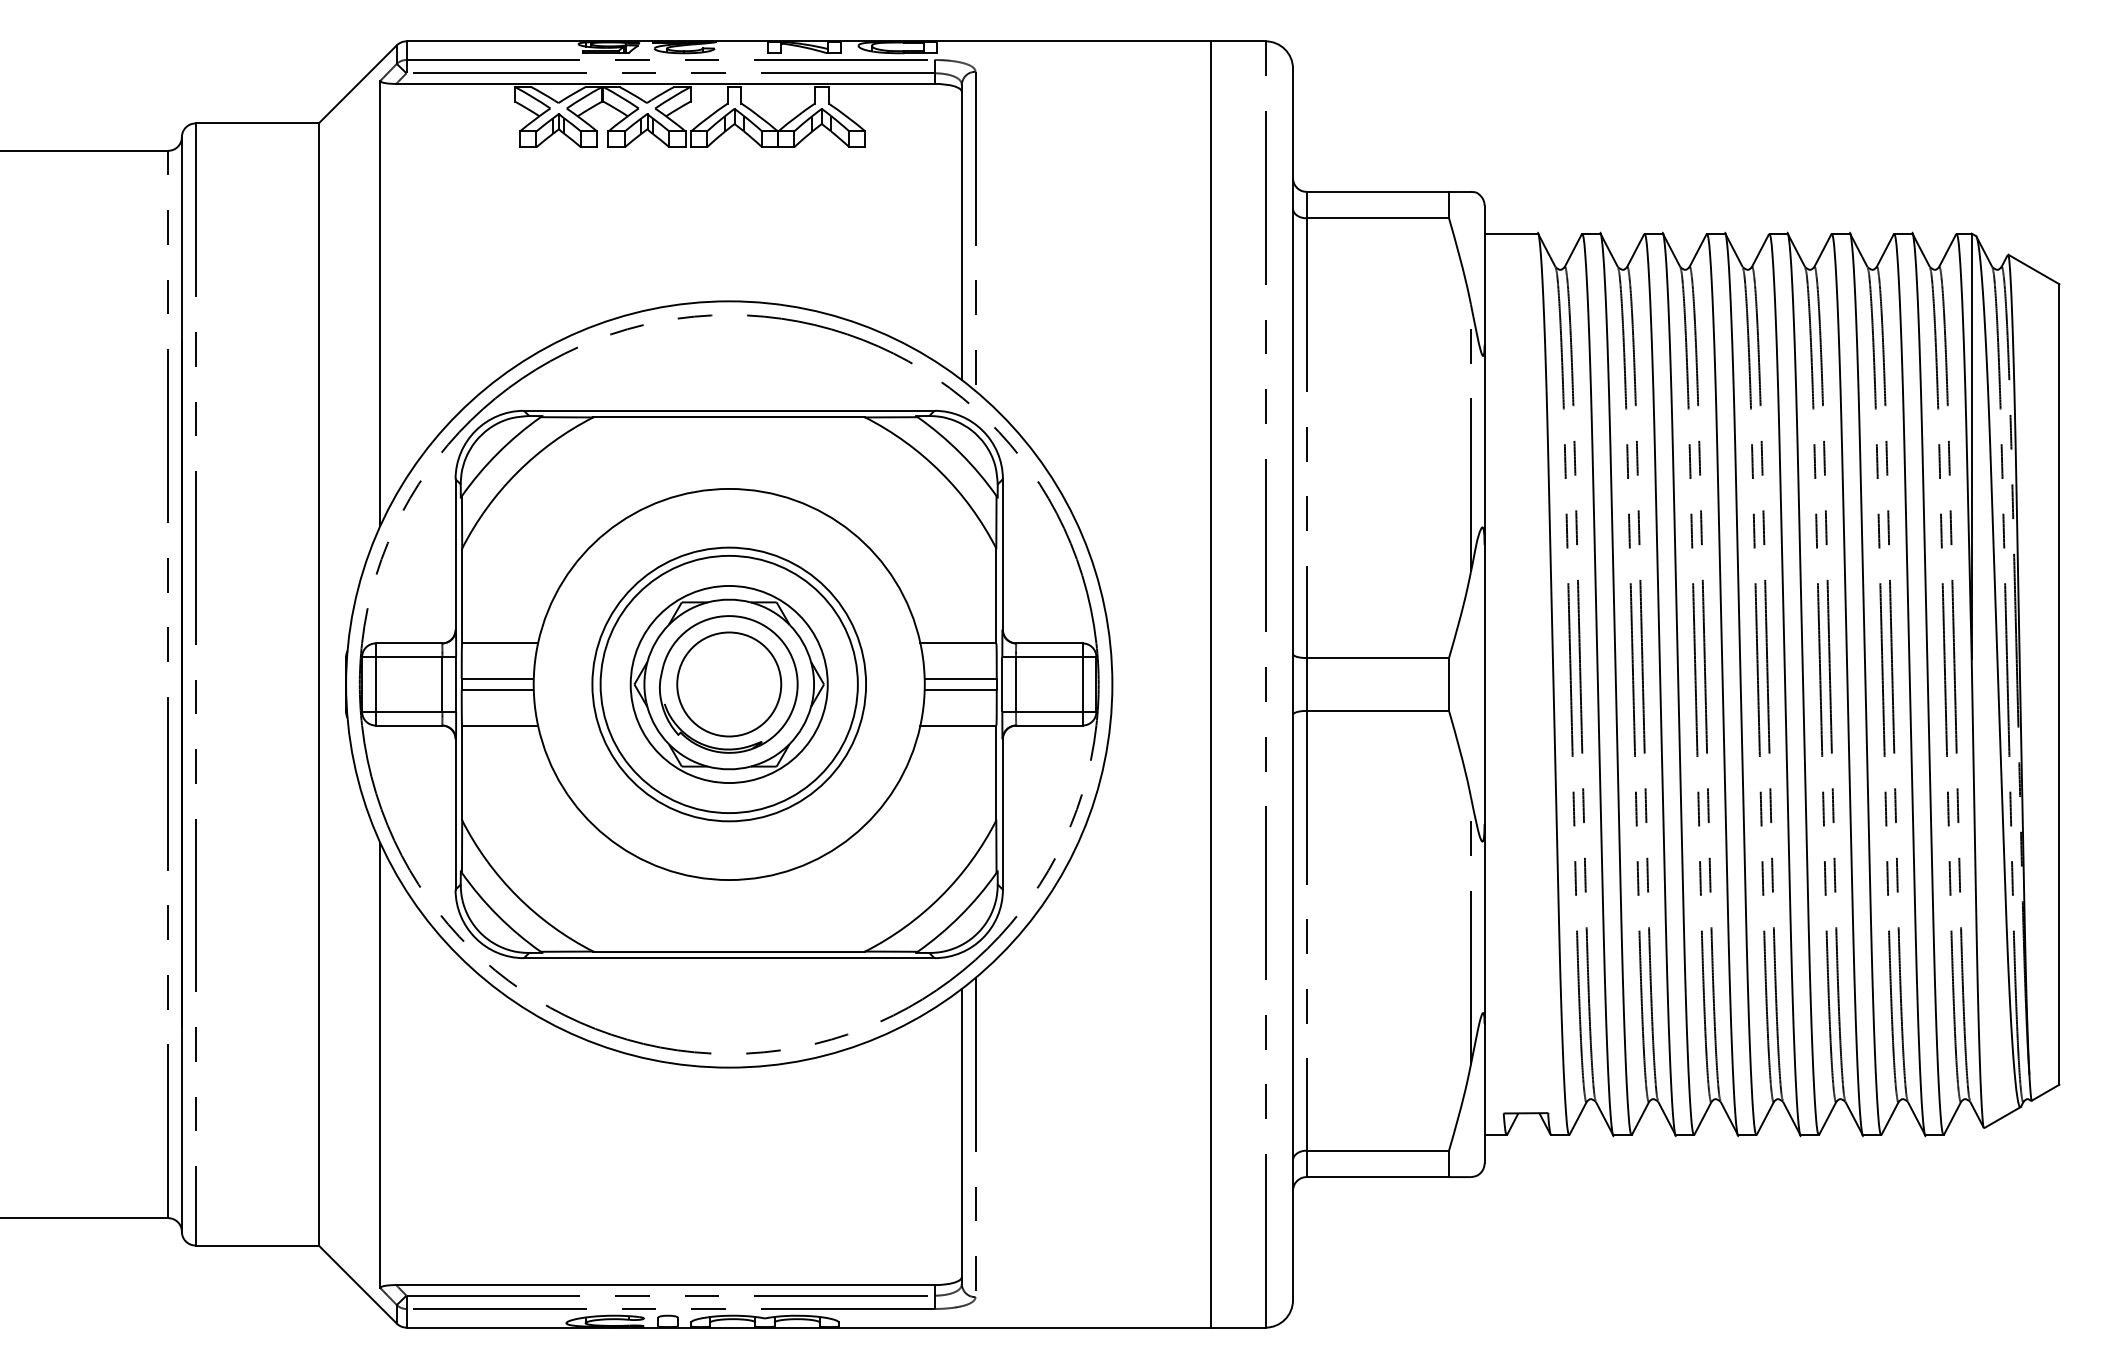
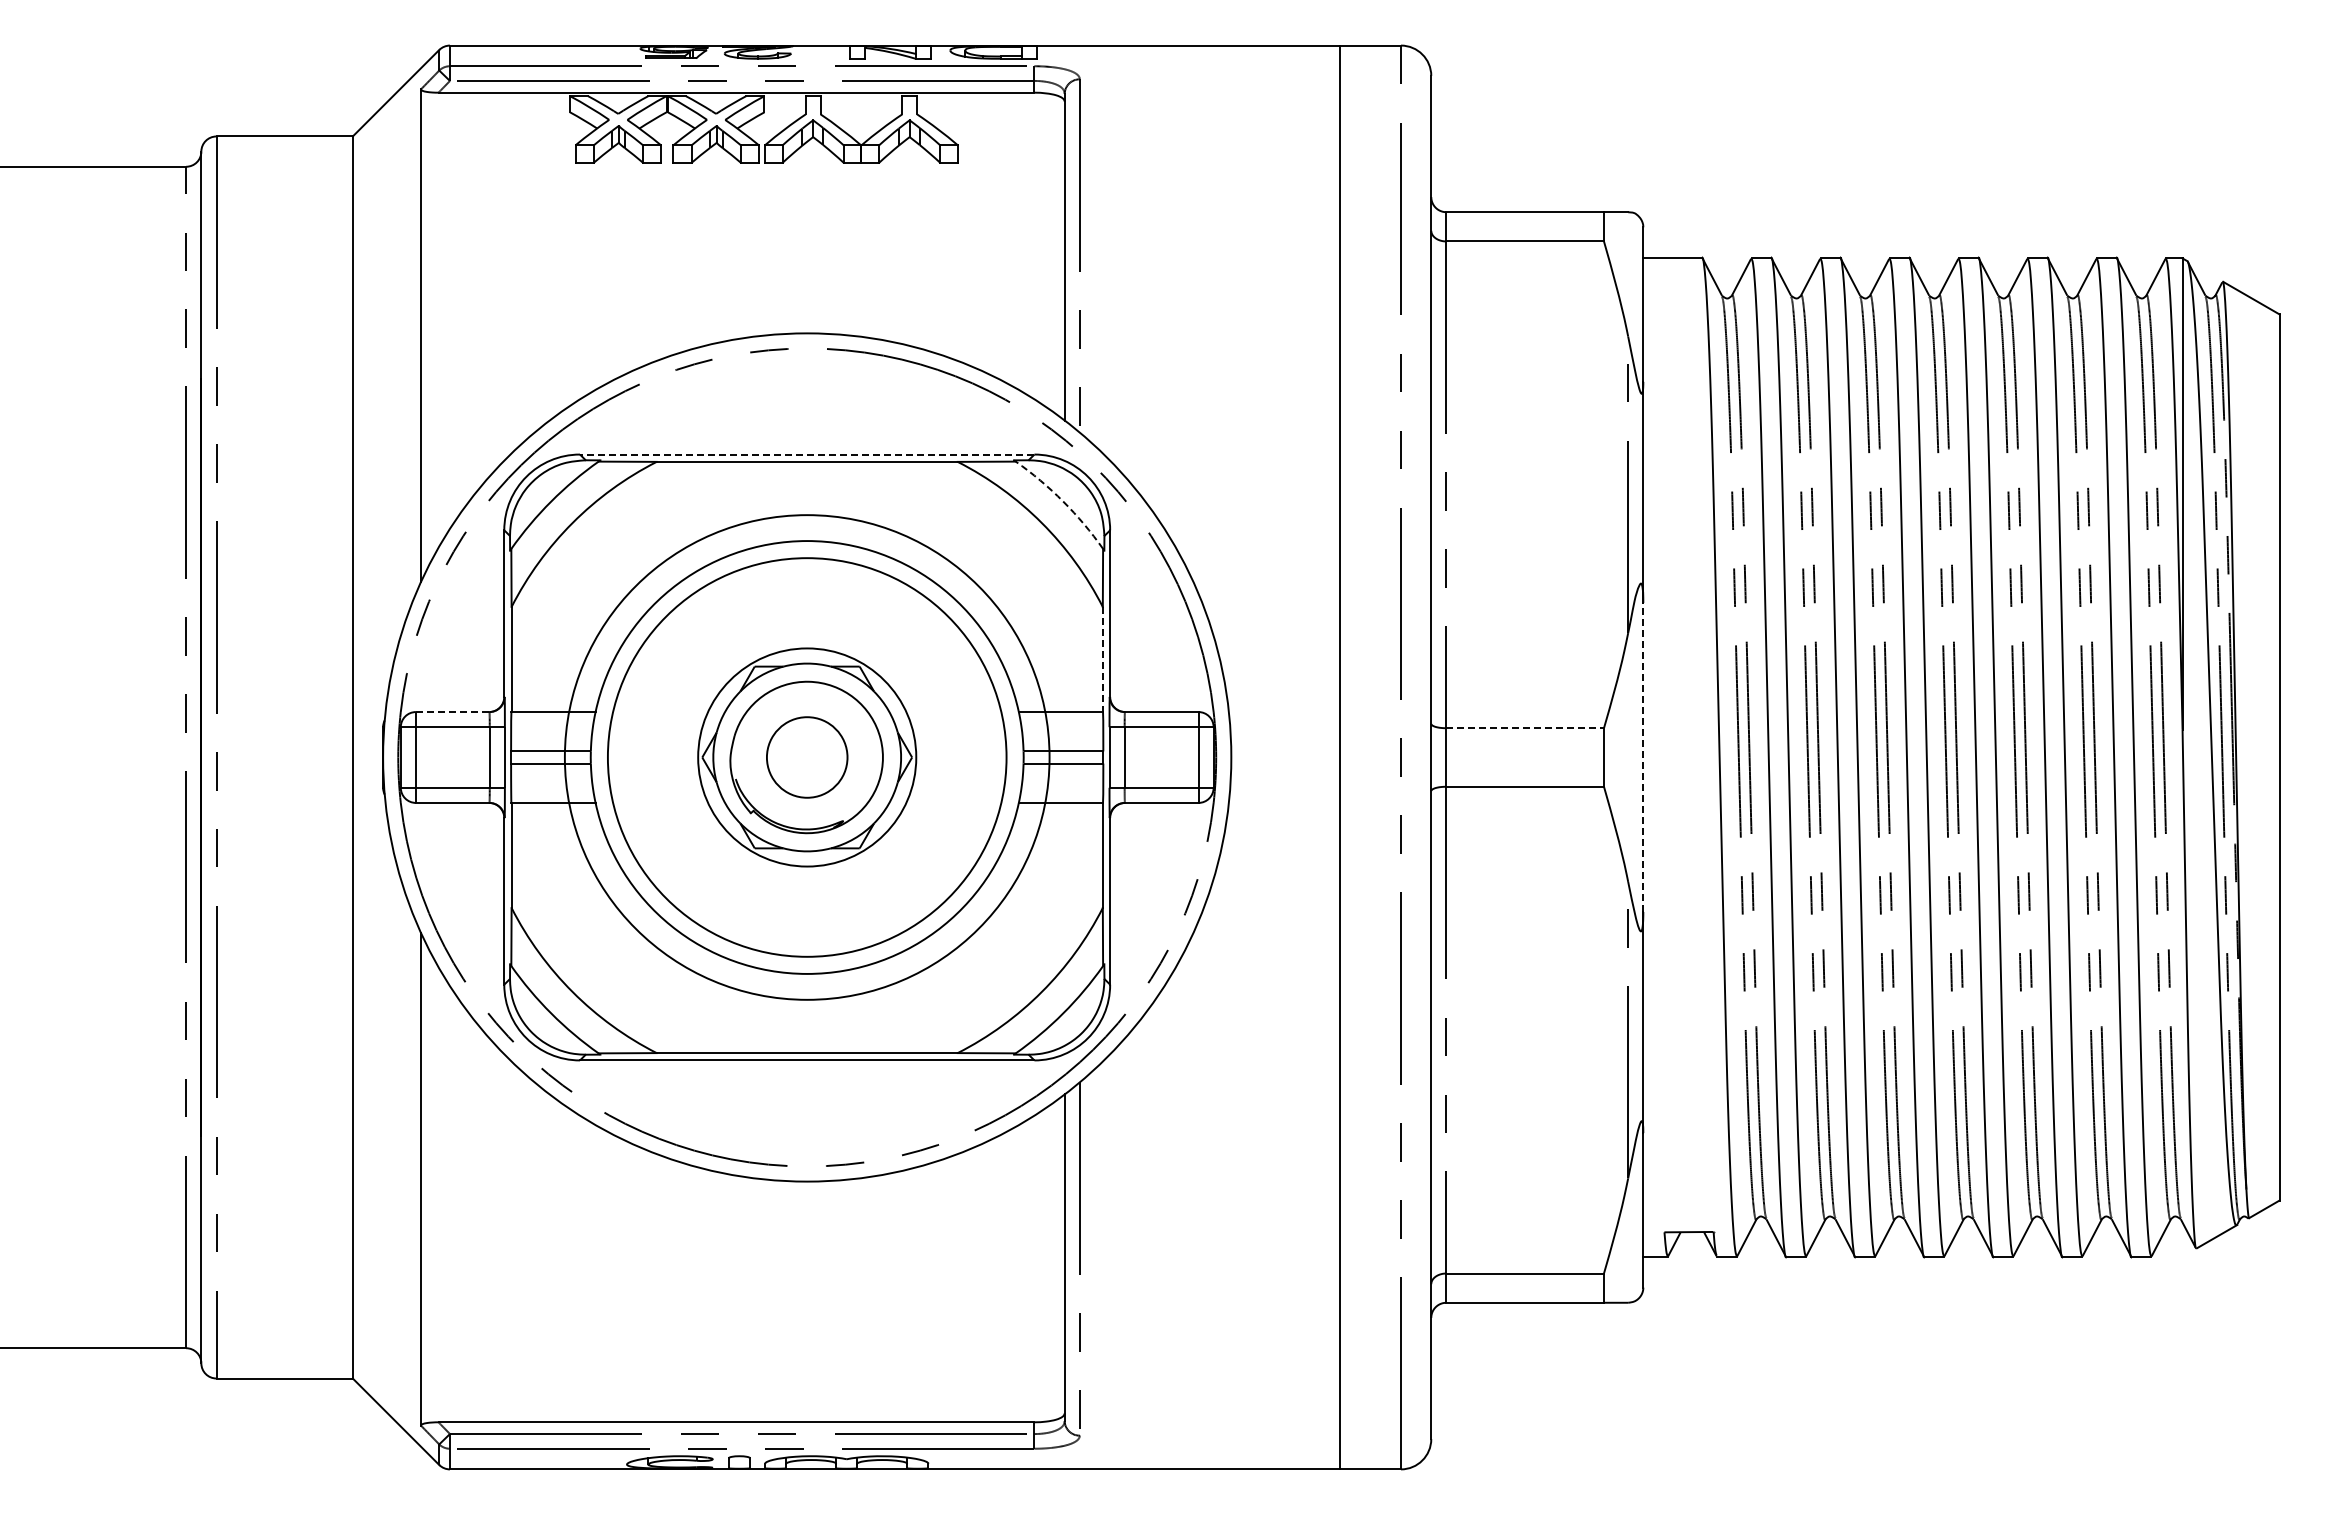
line: (728, 410) -> (806, 454), solid -> dashed
arc: (960, 453) -> (1063, 501), solid -> dashed
line: (996, 595) -> (1102, 659), solid -> dashed
line: (408, 643) -> (452, 712), solid -> dashed
line: (1378, 658) -> (1525, 728), solid -> dashed
circle: (728, 684) -> (806, 757), size x0.7
circle: (728, 684) -> (806, 757), size x1.4
circle: (728, 684) -> (806, 757), size x1.6
line: (1484, 684) -> (1643, 757), solid -> dashed

